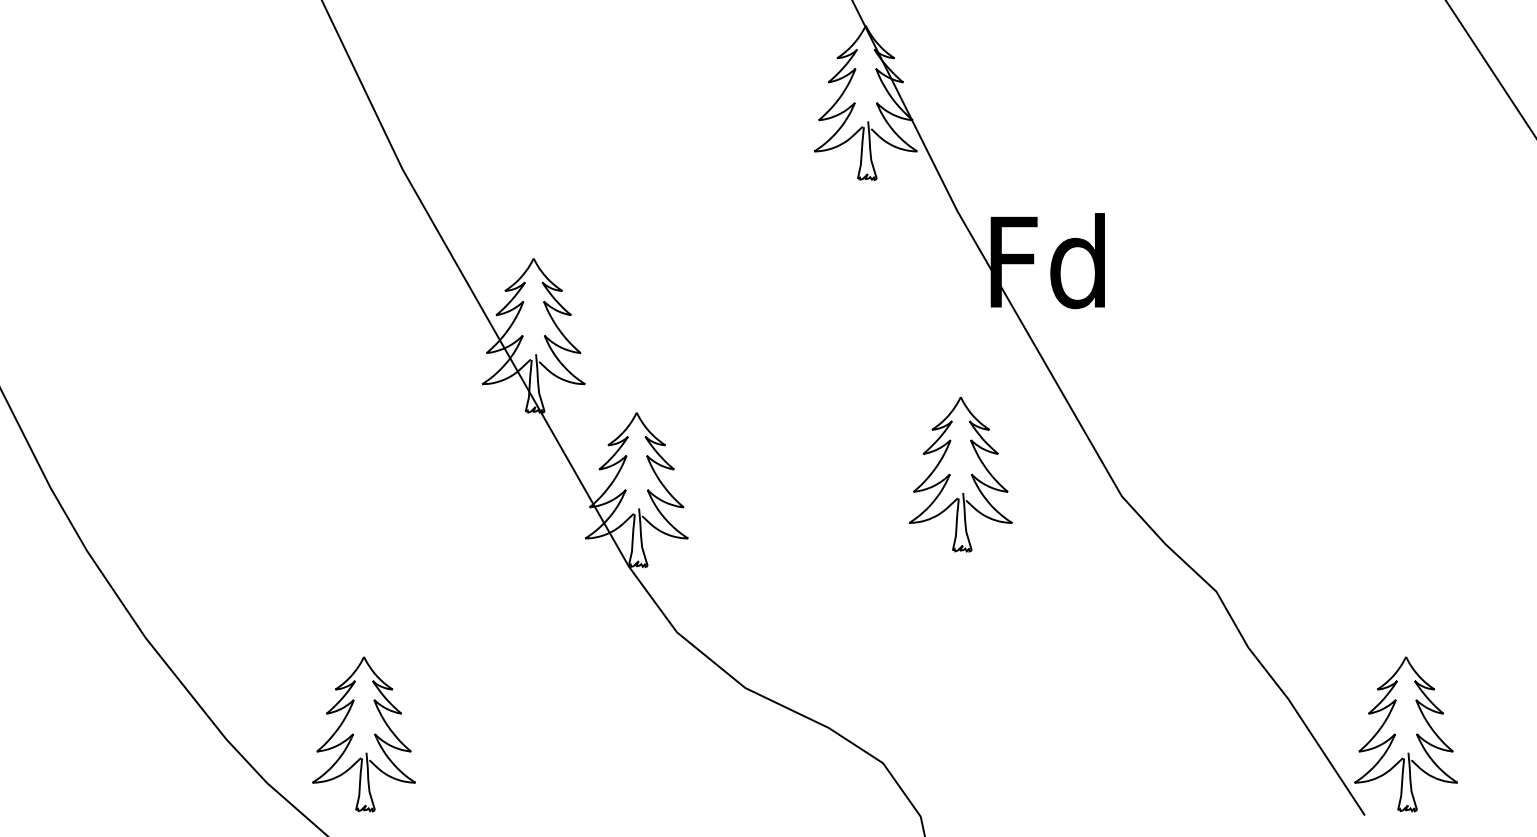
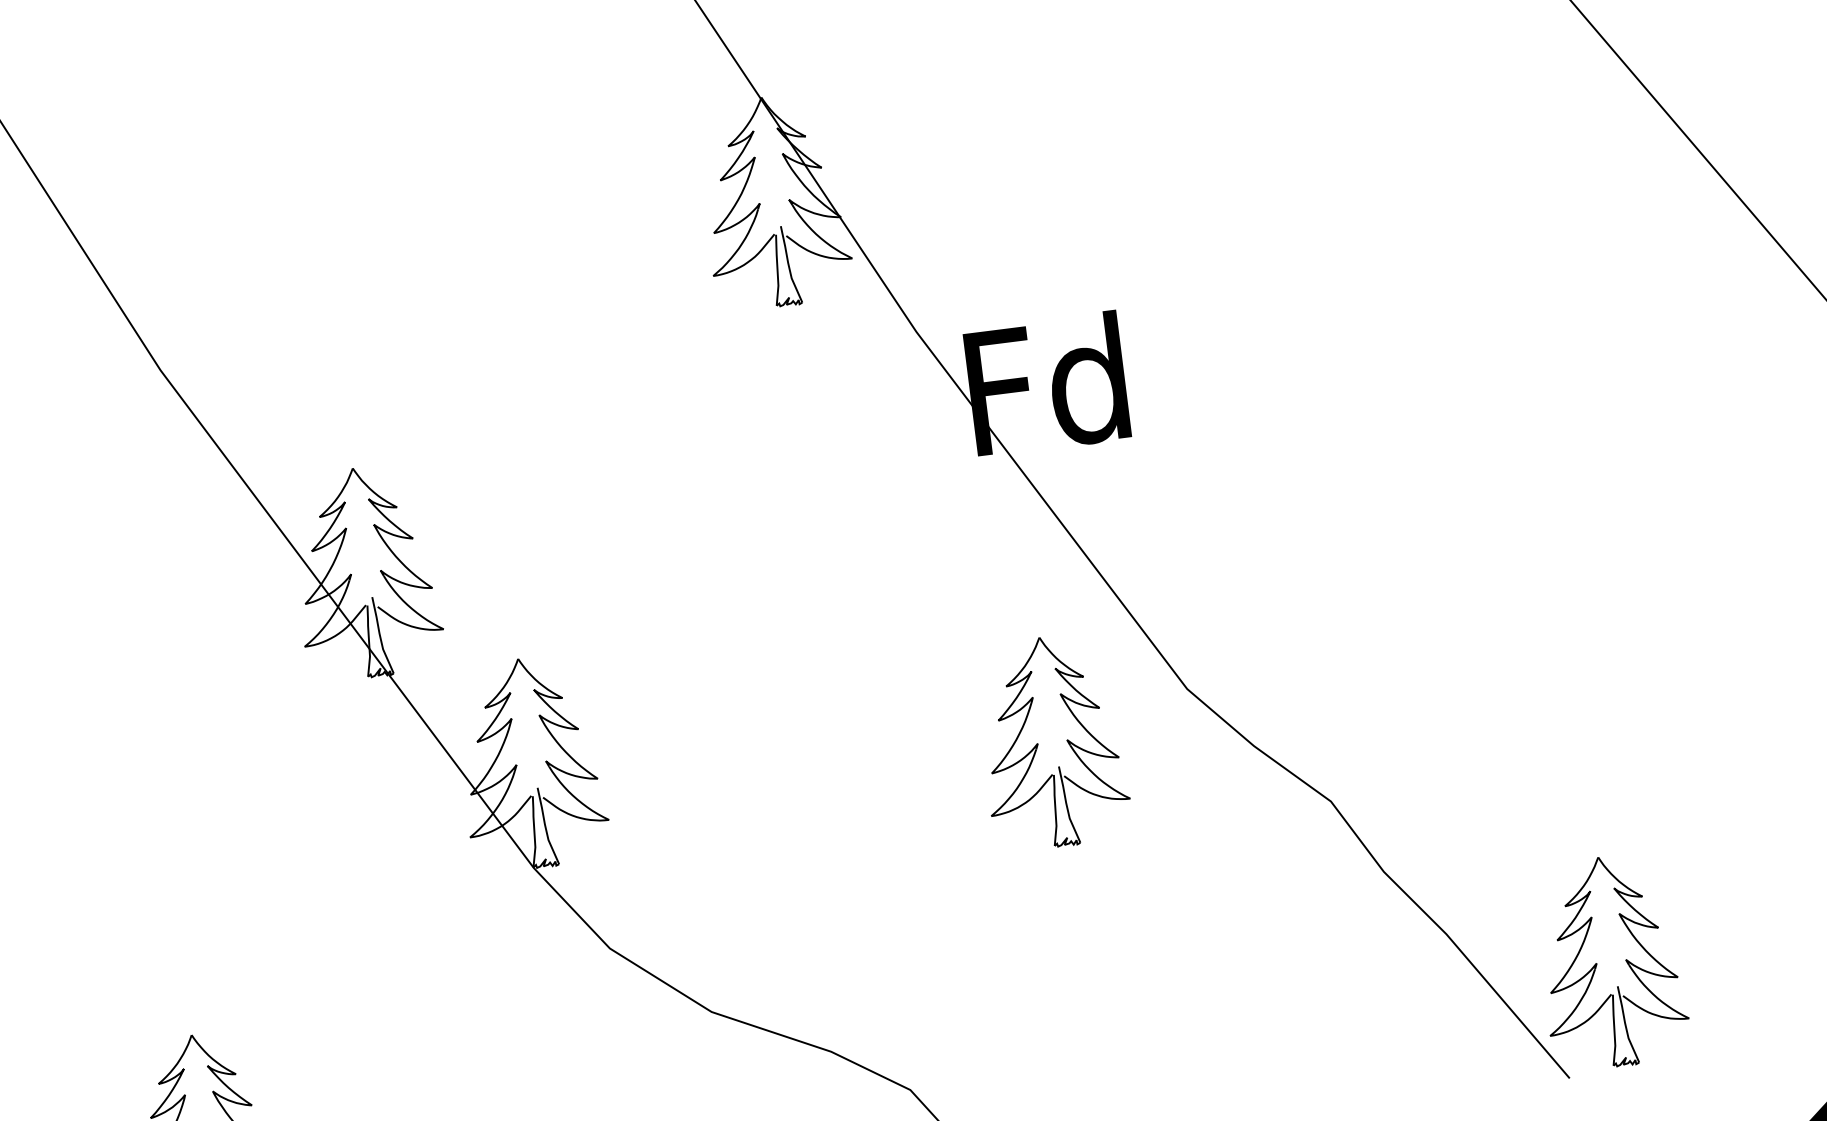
part: (960, 474) -> (1052, 742), moved

